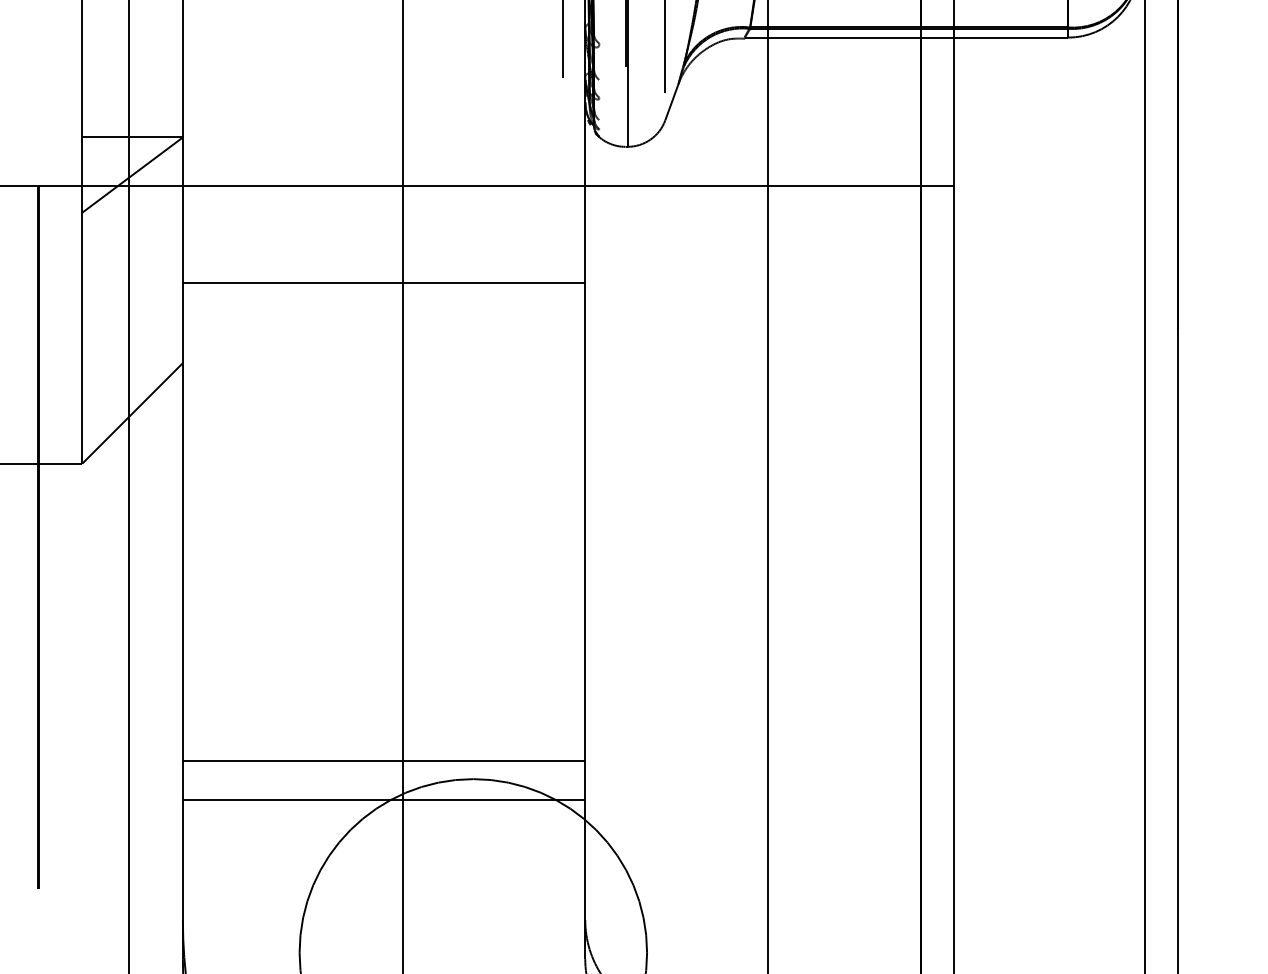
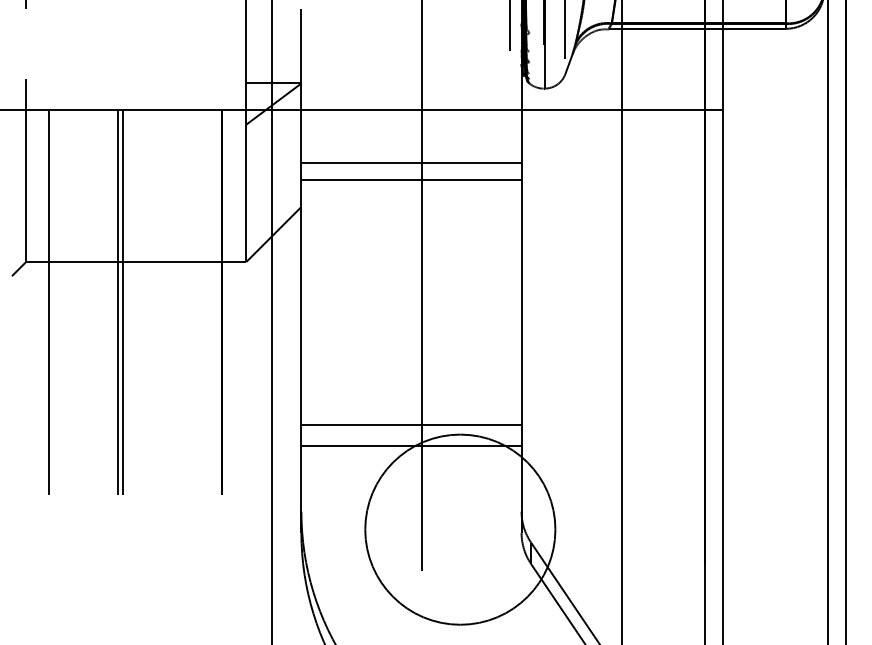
line: (384, 312) -> (411, 179), added

